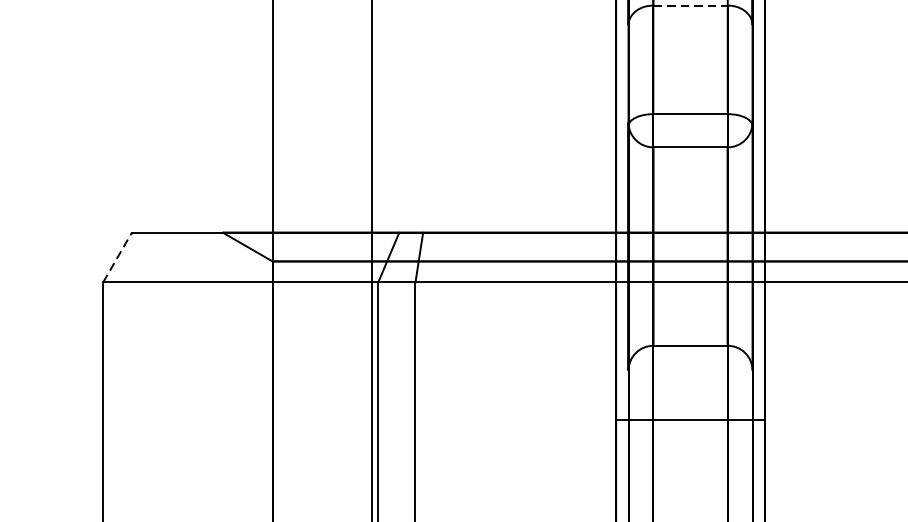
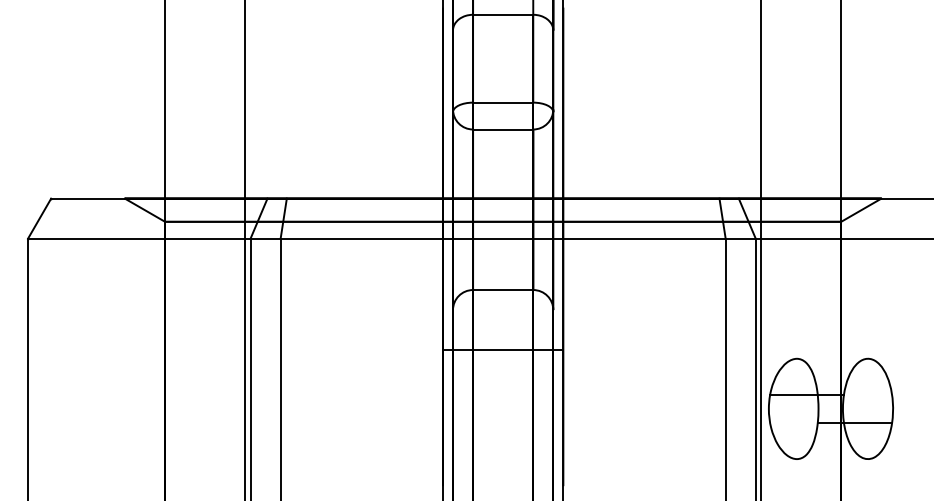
line: (690, 5) -> (503, 14), dashed -> solid
line: (117, 257) -> (39, 218), dashed -> solid

